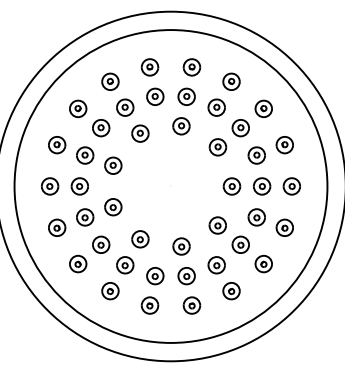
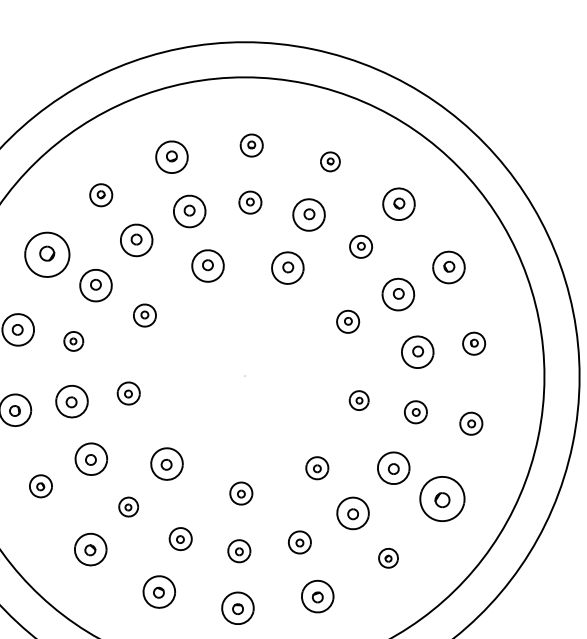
part: (149, 67) -> (250, 145), size x0.7
part: (191, 67) -> (329, 161), size x0.6
part: (155, 96) -> (250, 202), size x0.7
part: (216, 107) -> (360, 246), size x0.7
part: (78, 108) -> (101, 194), size x0.7
part: (57, 145) -> (48, 256), size x1.4
part: (284, 145) -> (473, 344), size x0.7
part: (217, 147) -> (347, 321), size x0.7
part: (113, 165) -> (145, 315), size x0.7
part: (79, 186) -> (73, 341), size x0.6
part: (231, 186) -> (358, 400), size x0.6
part: (262, 186) -> (416, 412), size x0.7
part: (291, 186) -> (470, 423), size x0.7
part: (113, 207) -> (128, 393), size x0.7
part: (217, 225) -> (316, 468), size x0.7
part: (284, 227) -> (441, 497), size x1.4
part: (181, 246) -> (241, 493), size x0.7
part: (78, 263) -> (41, 485), size x0.7
part: (263, 263) -> (388, 557), size x0.6
part: (125, 265) -> (128, 507), size x0.6
part: (216, 265) -> (299, 542), size x0.7
part: (155, 276) -> (180, 539), size x0.7
part: (186, 276) -> (239, 551), size x0.7

